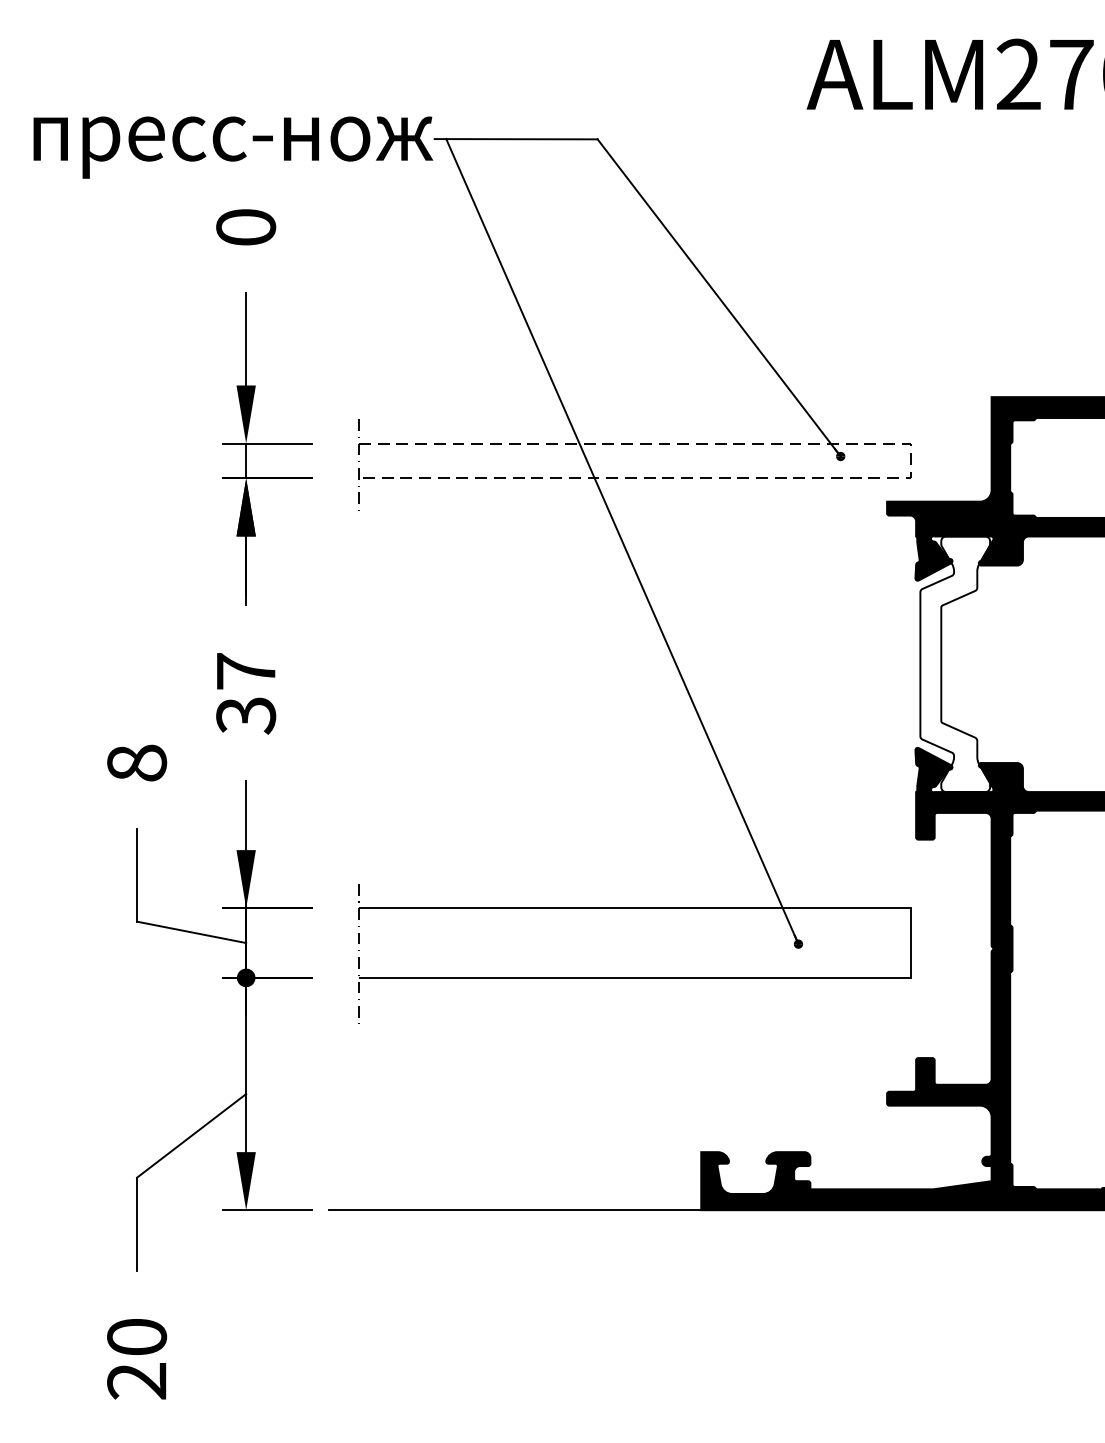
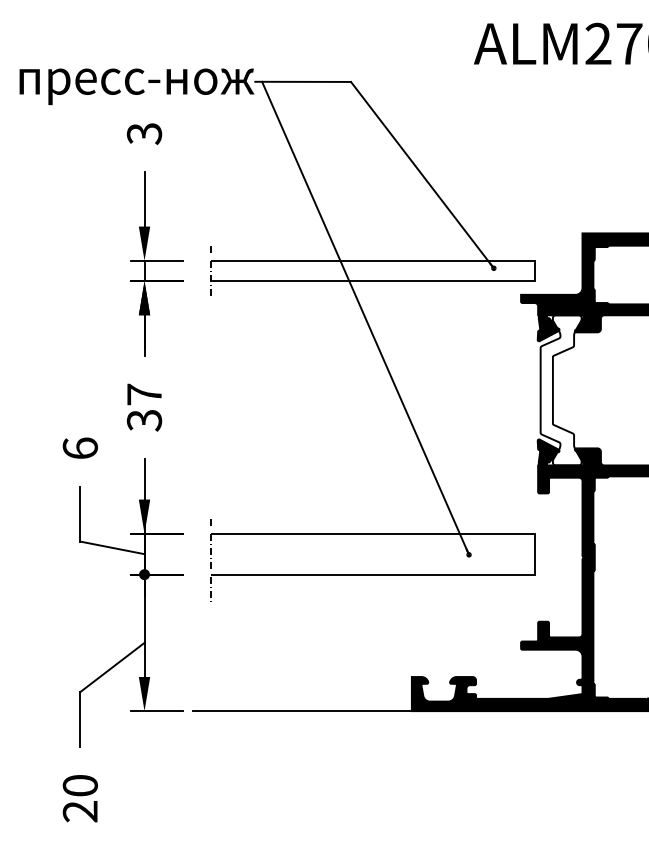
text: (246, 227) -> (144, 133), 0 -> 3
line: (911, 461) -> (535, 271), dashed -> solid
text: (135, 763) -> (79, 448), 8 -> 6

